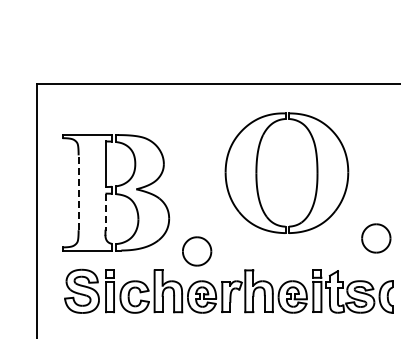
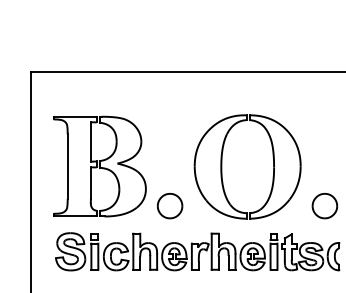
part: (257, 172) -> (222, 166), moved
line: (78, 192) -> (67, 166), dashed -> solid
line: (105, 212) -> (90, 183), dashed -> solid
part: (197, 251) -> (170, 206), moved

